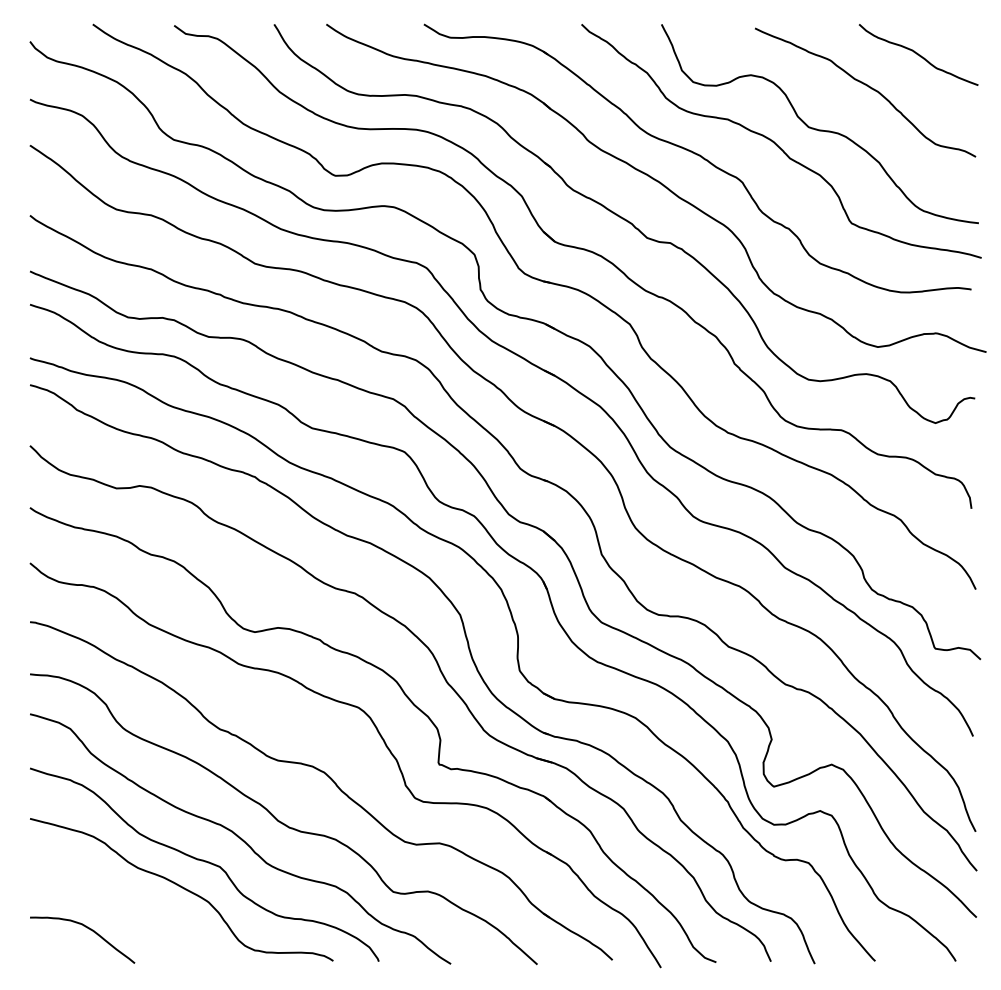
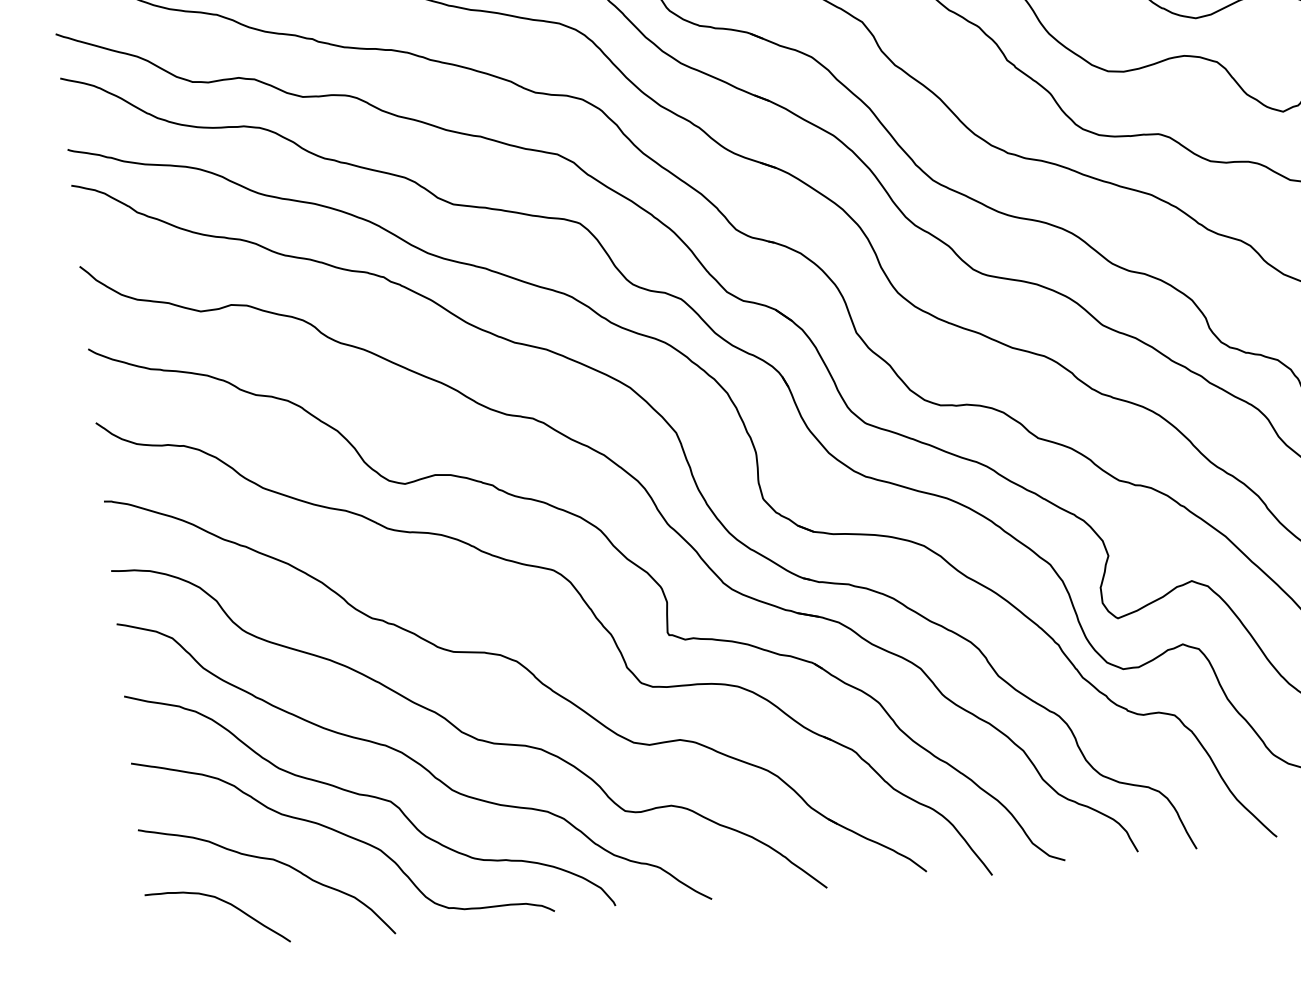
curve: (125, 901) -> (269, 860), added

